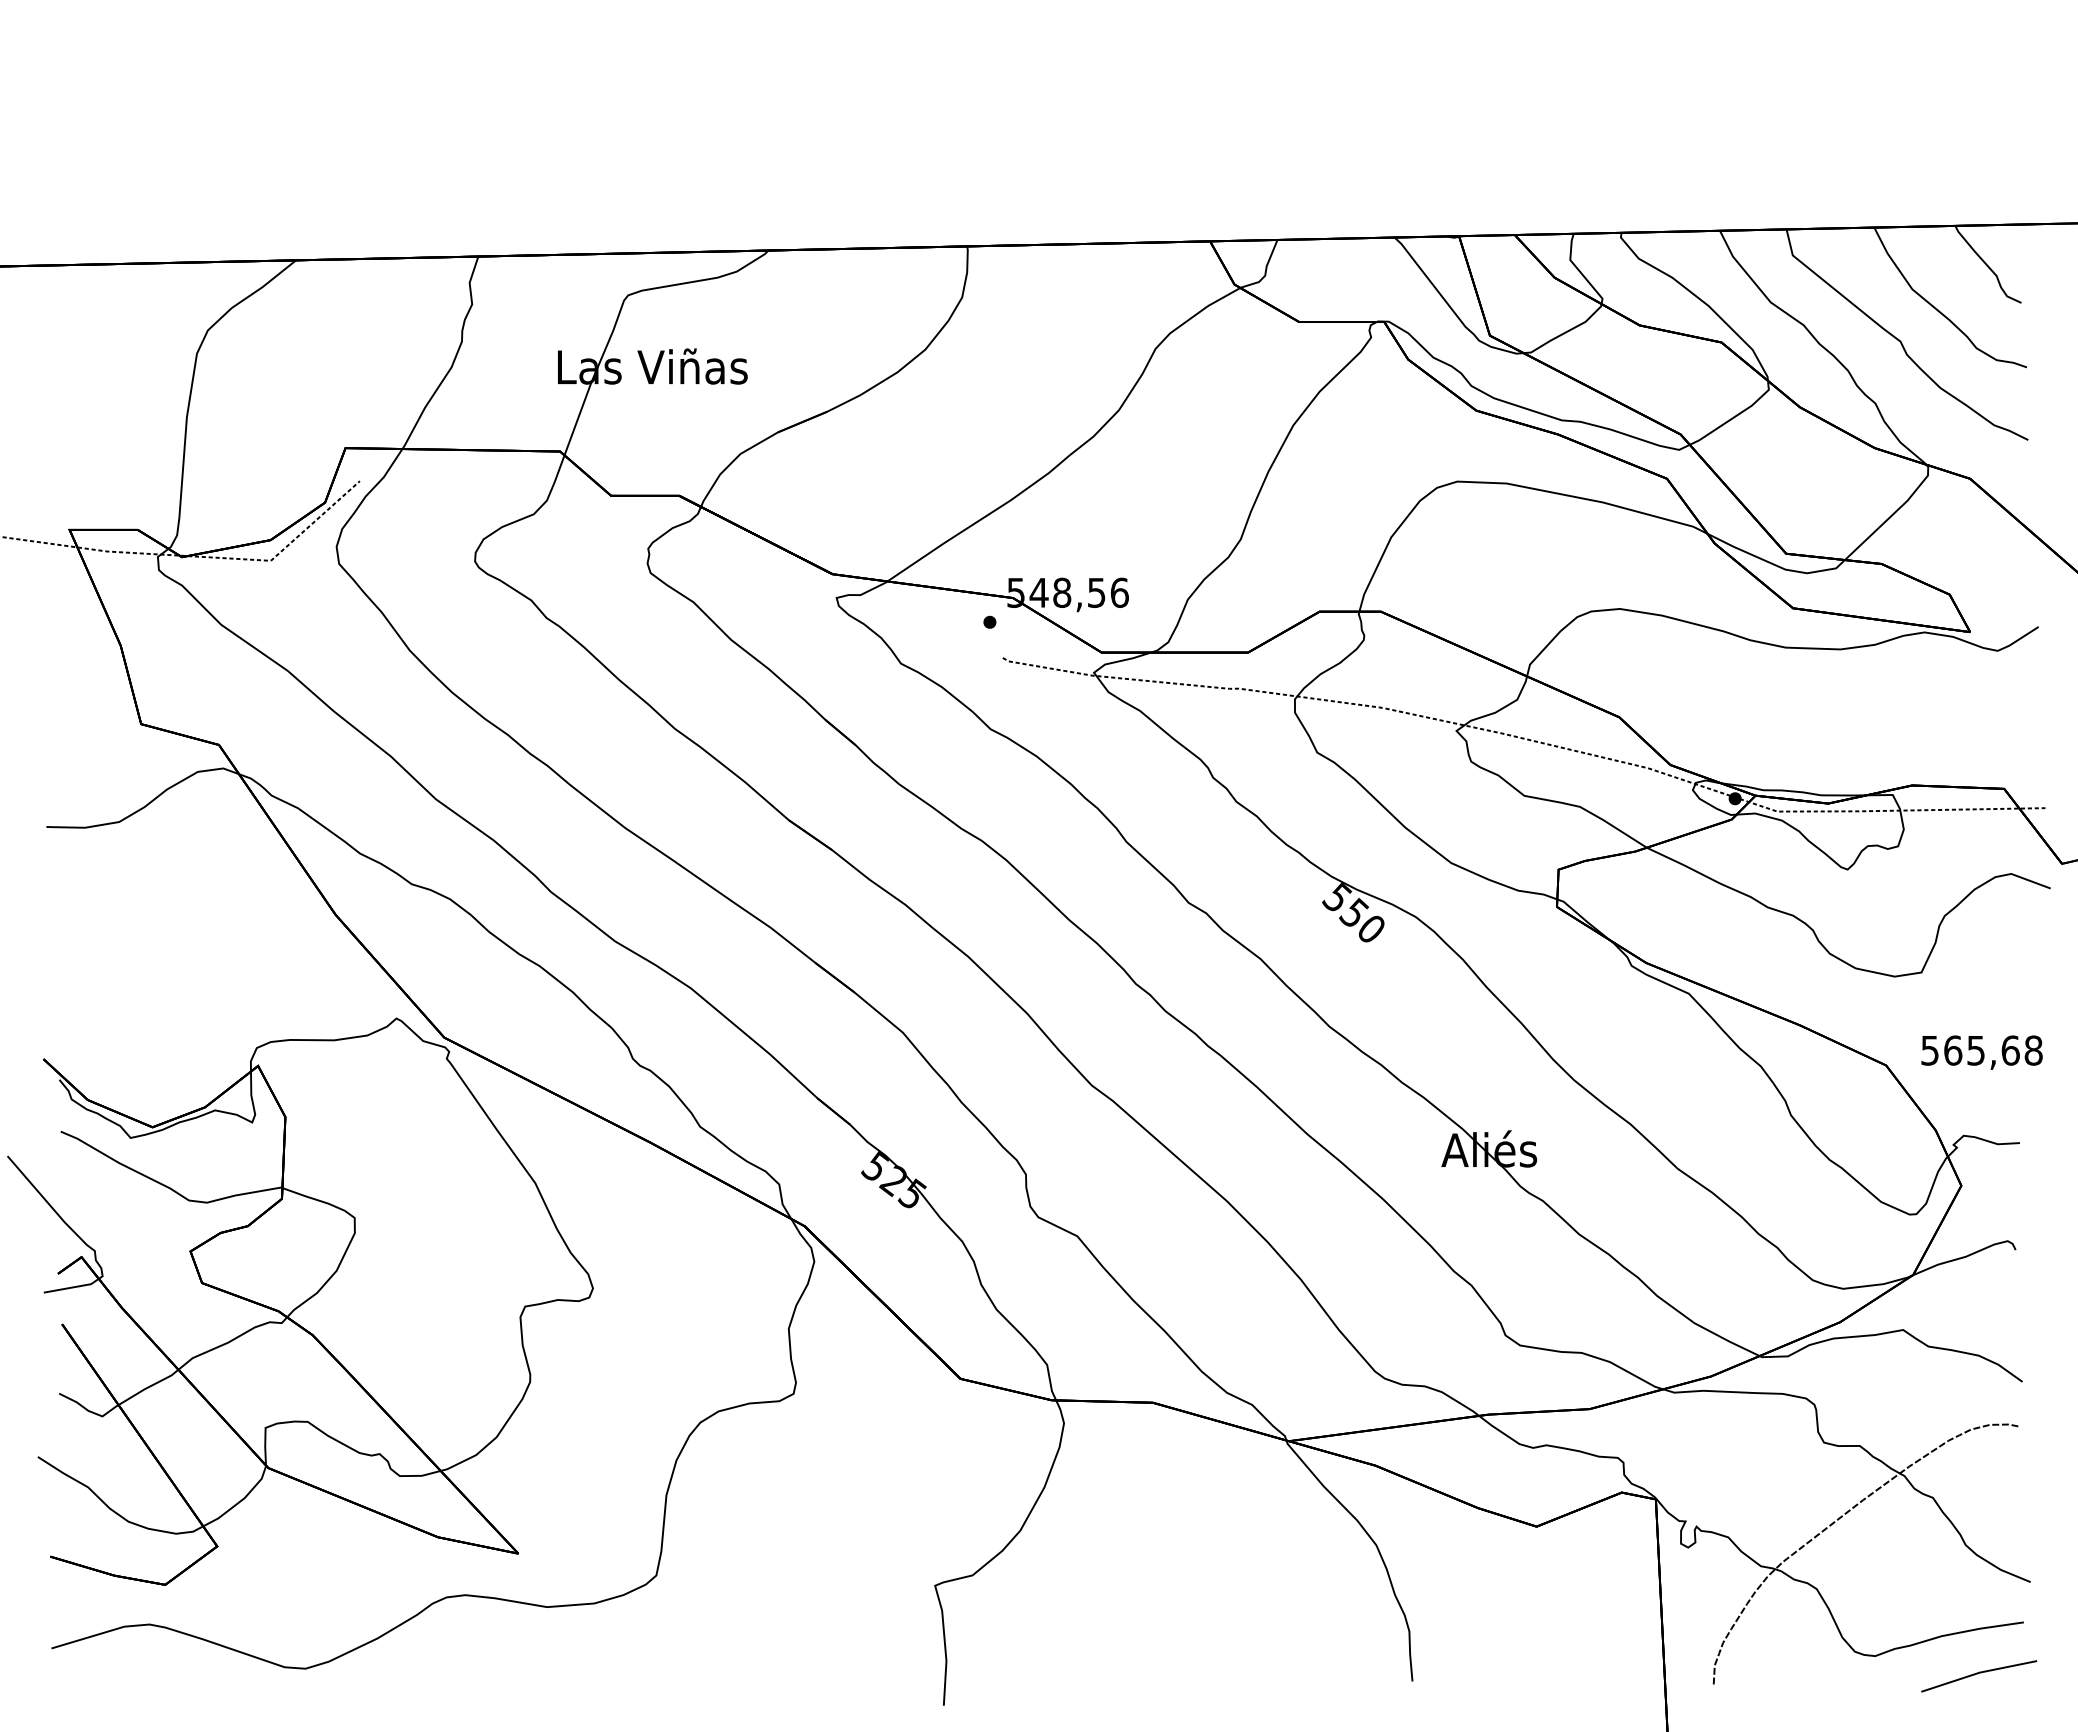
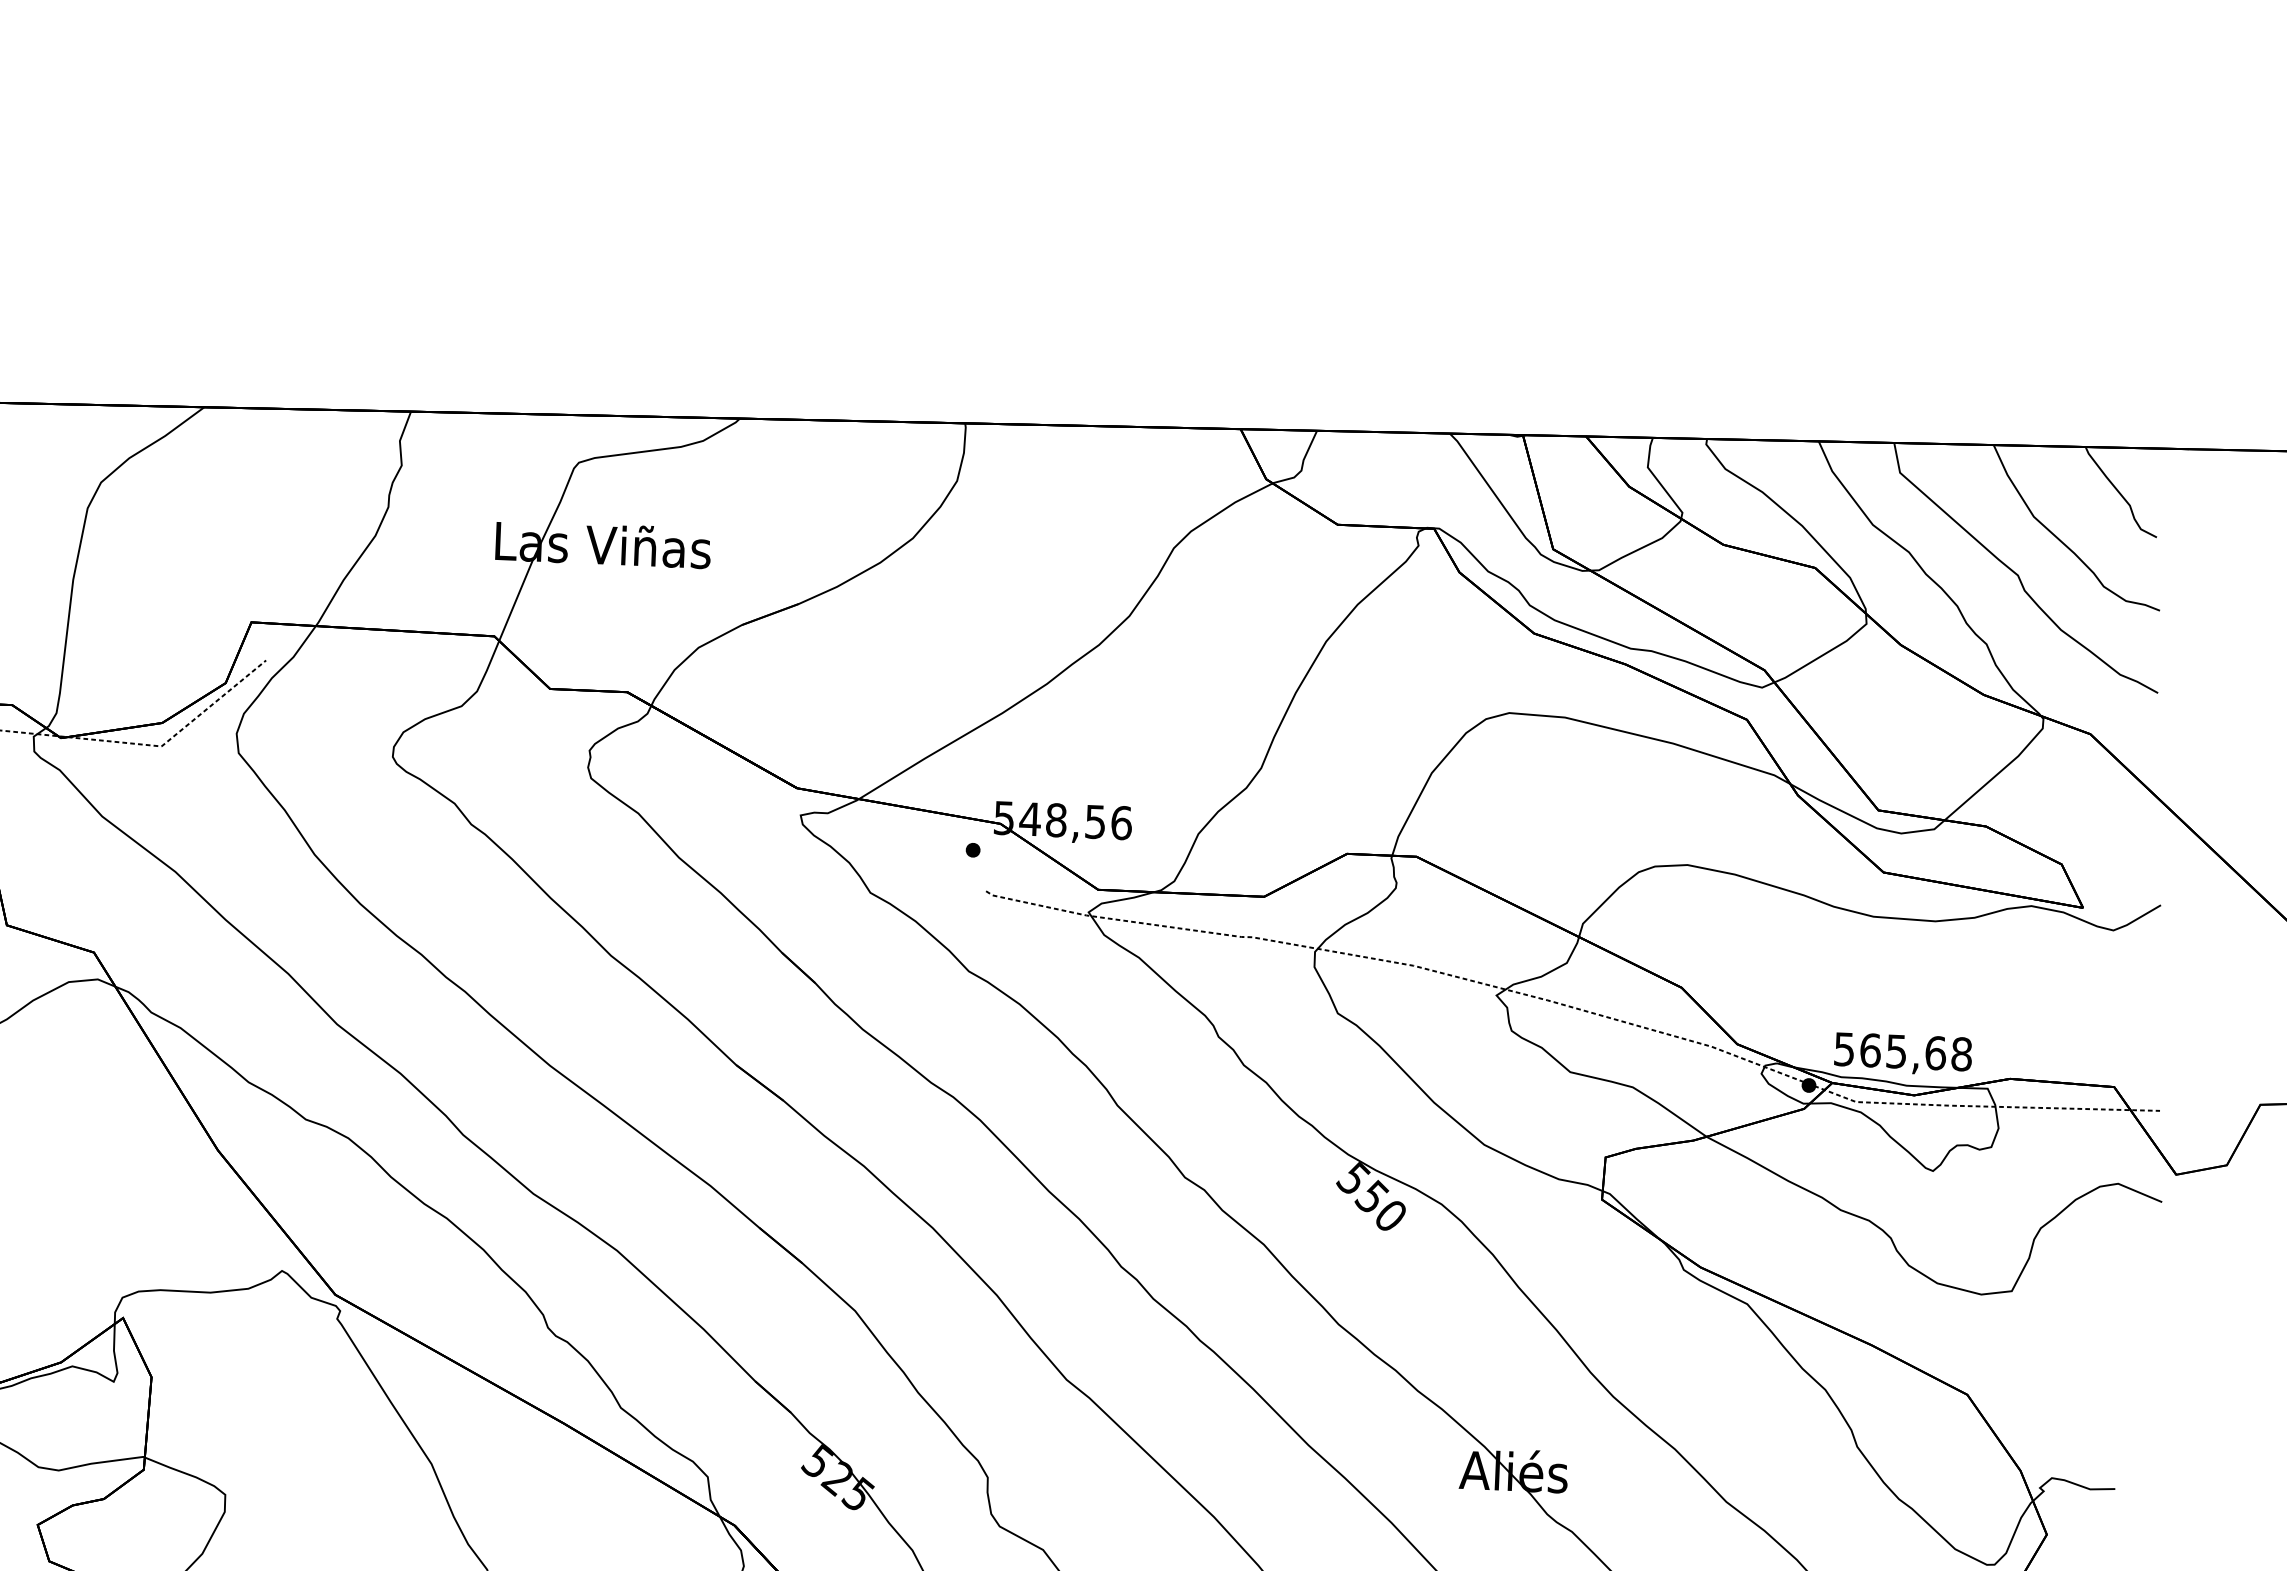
text: (1981, 1052) -> (1902, 1053), moved

